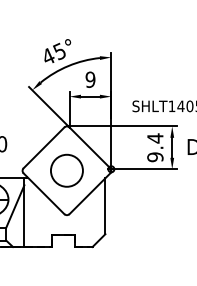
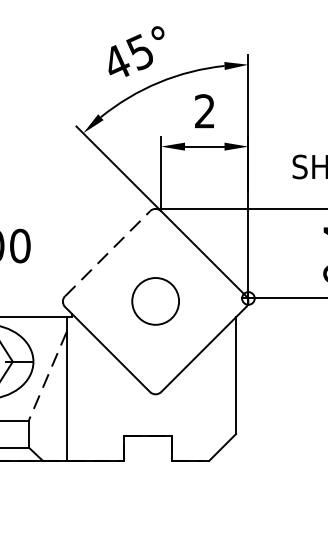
text: (90, 79) -> (204, 110), 9 -> 2
line: (44, 147) -> (108, 252), solid -> dashed
circle: (66, 170) -> (154, 300), size x0.7
line: (15, 207) -> (48, 378), solid -> dashed

